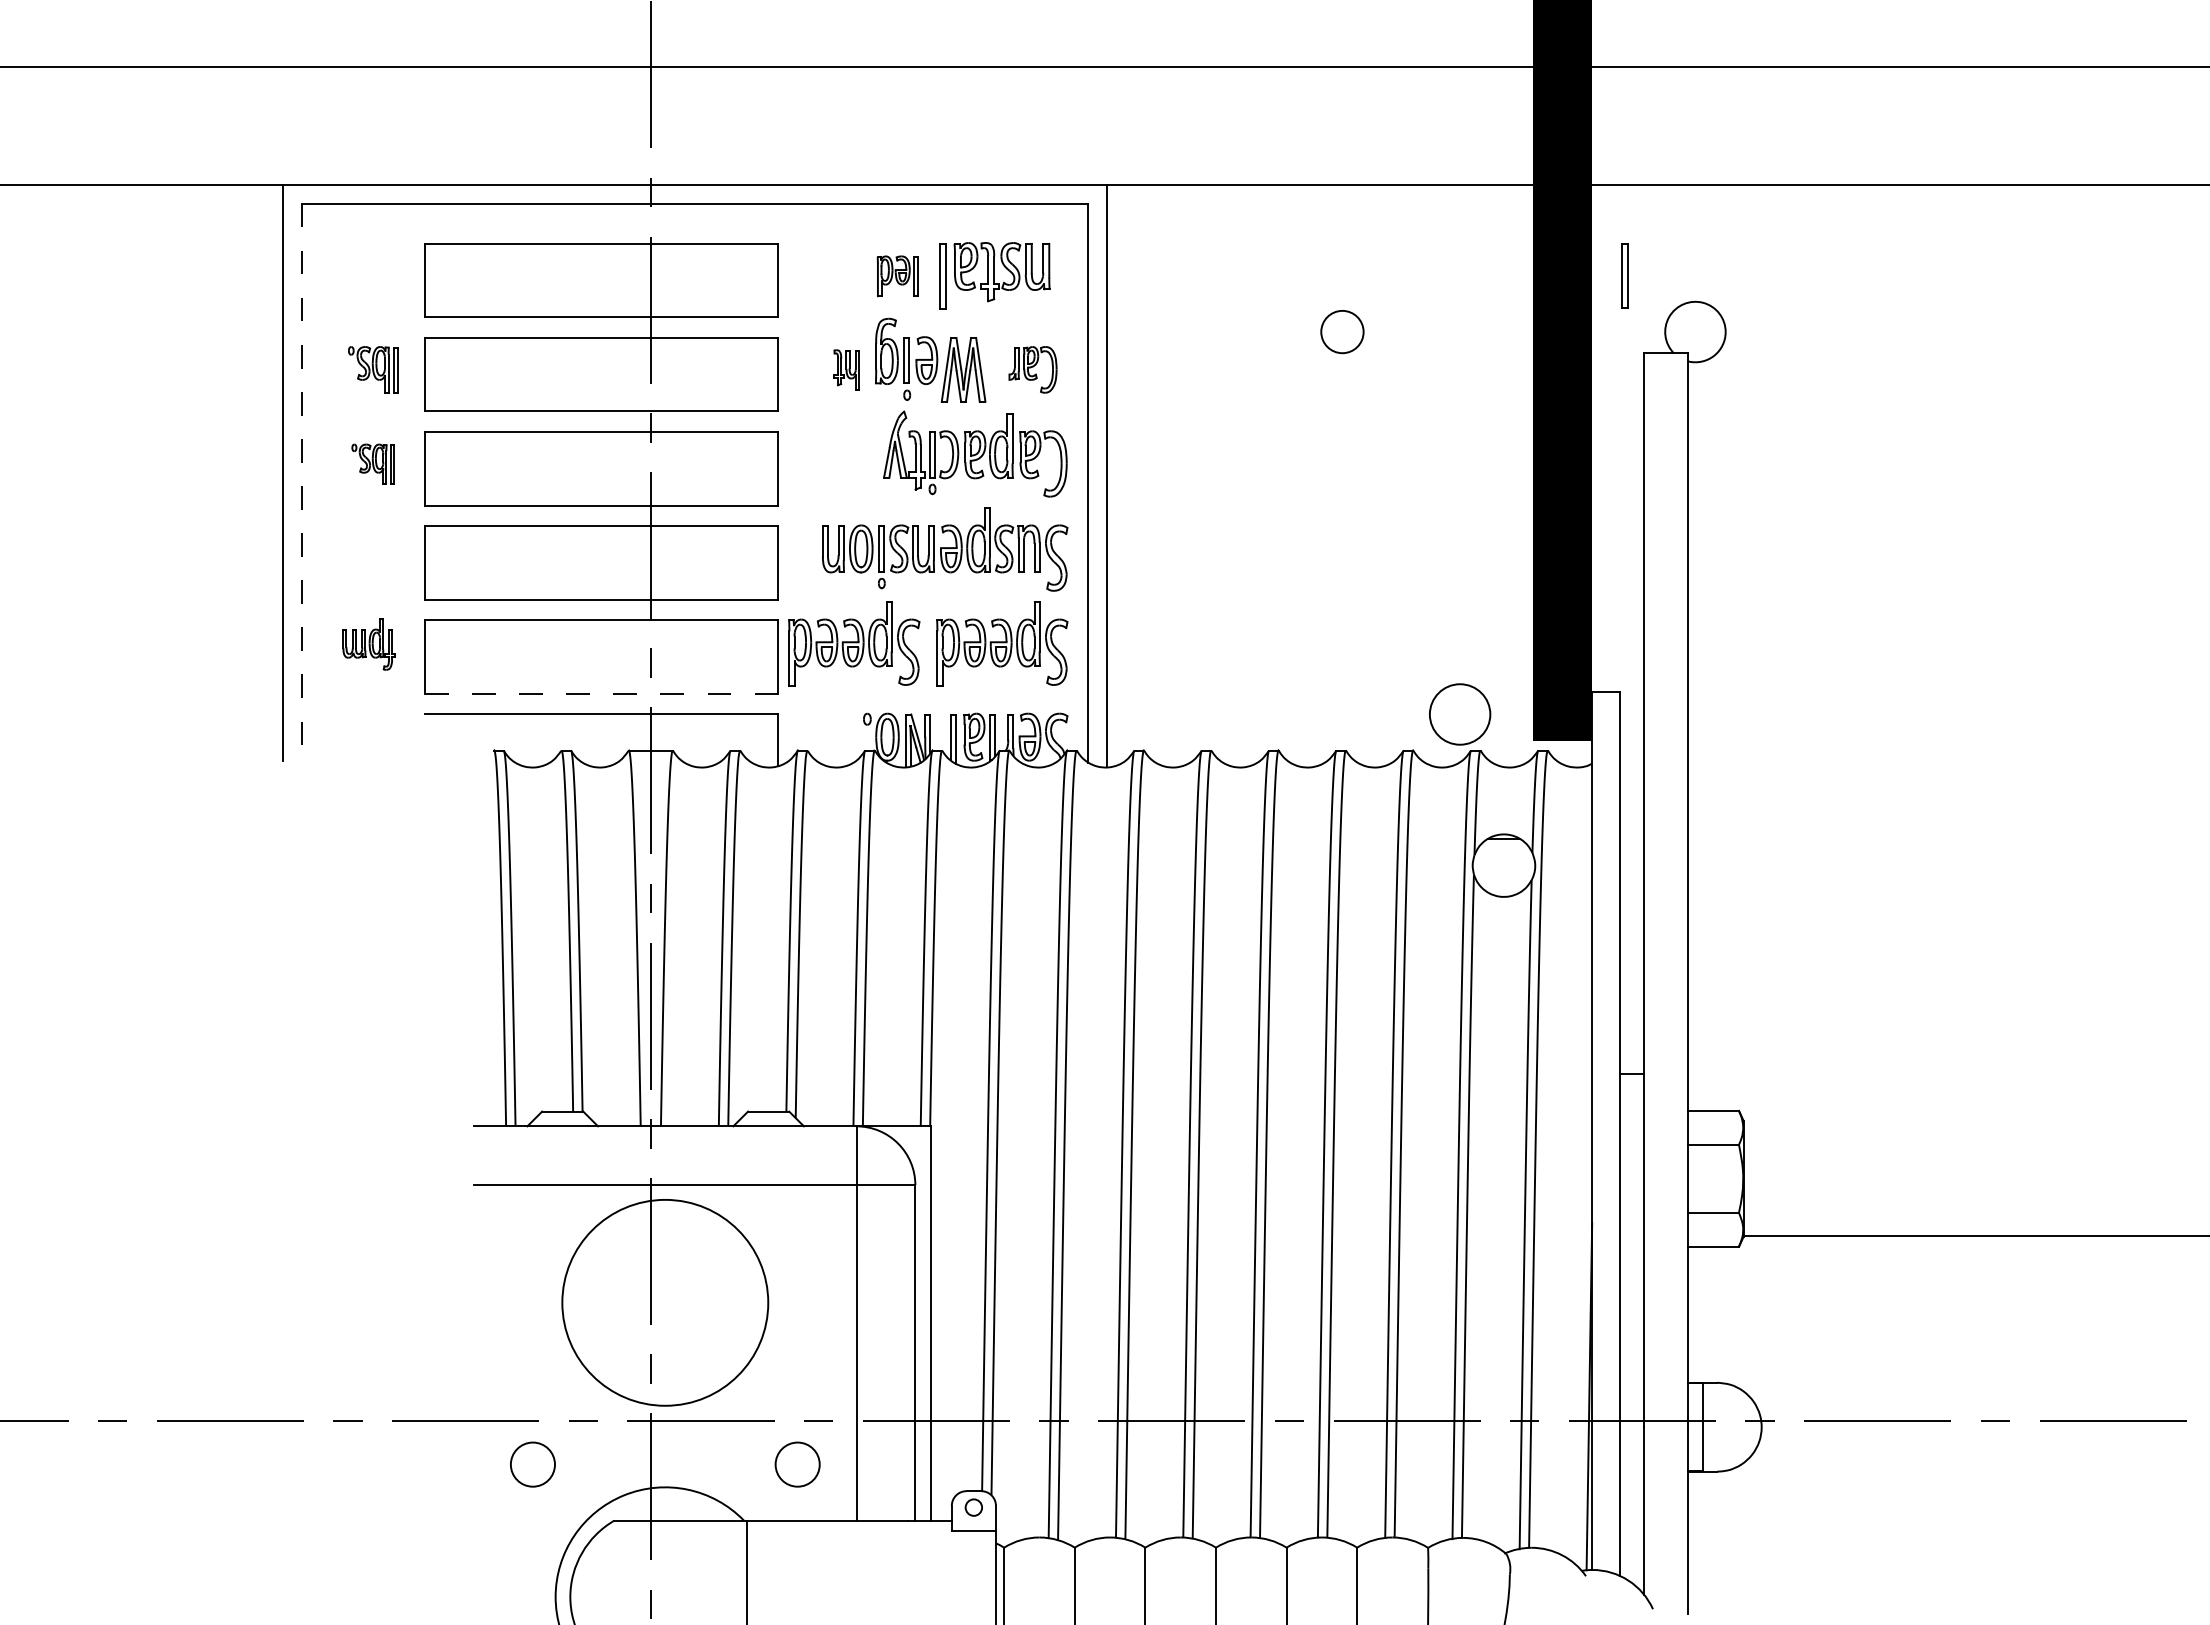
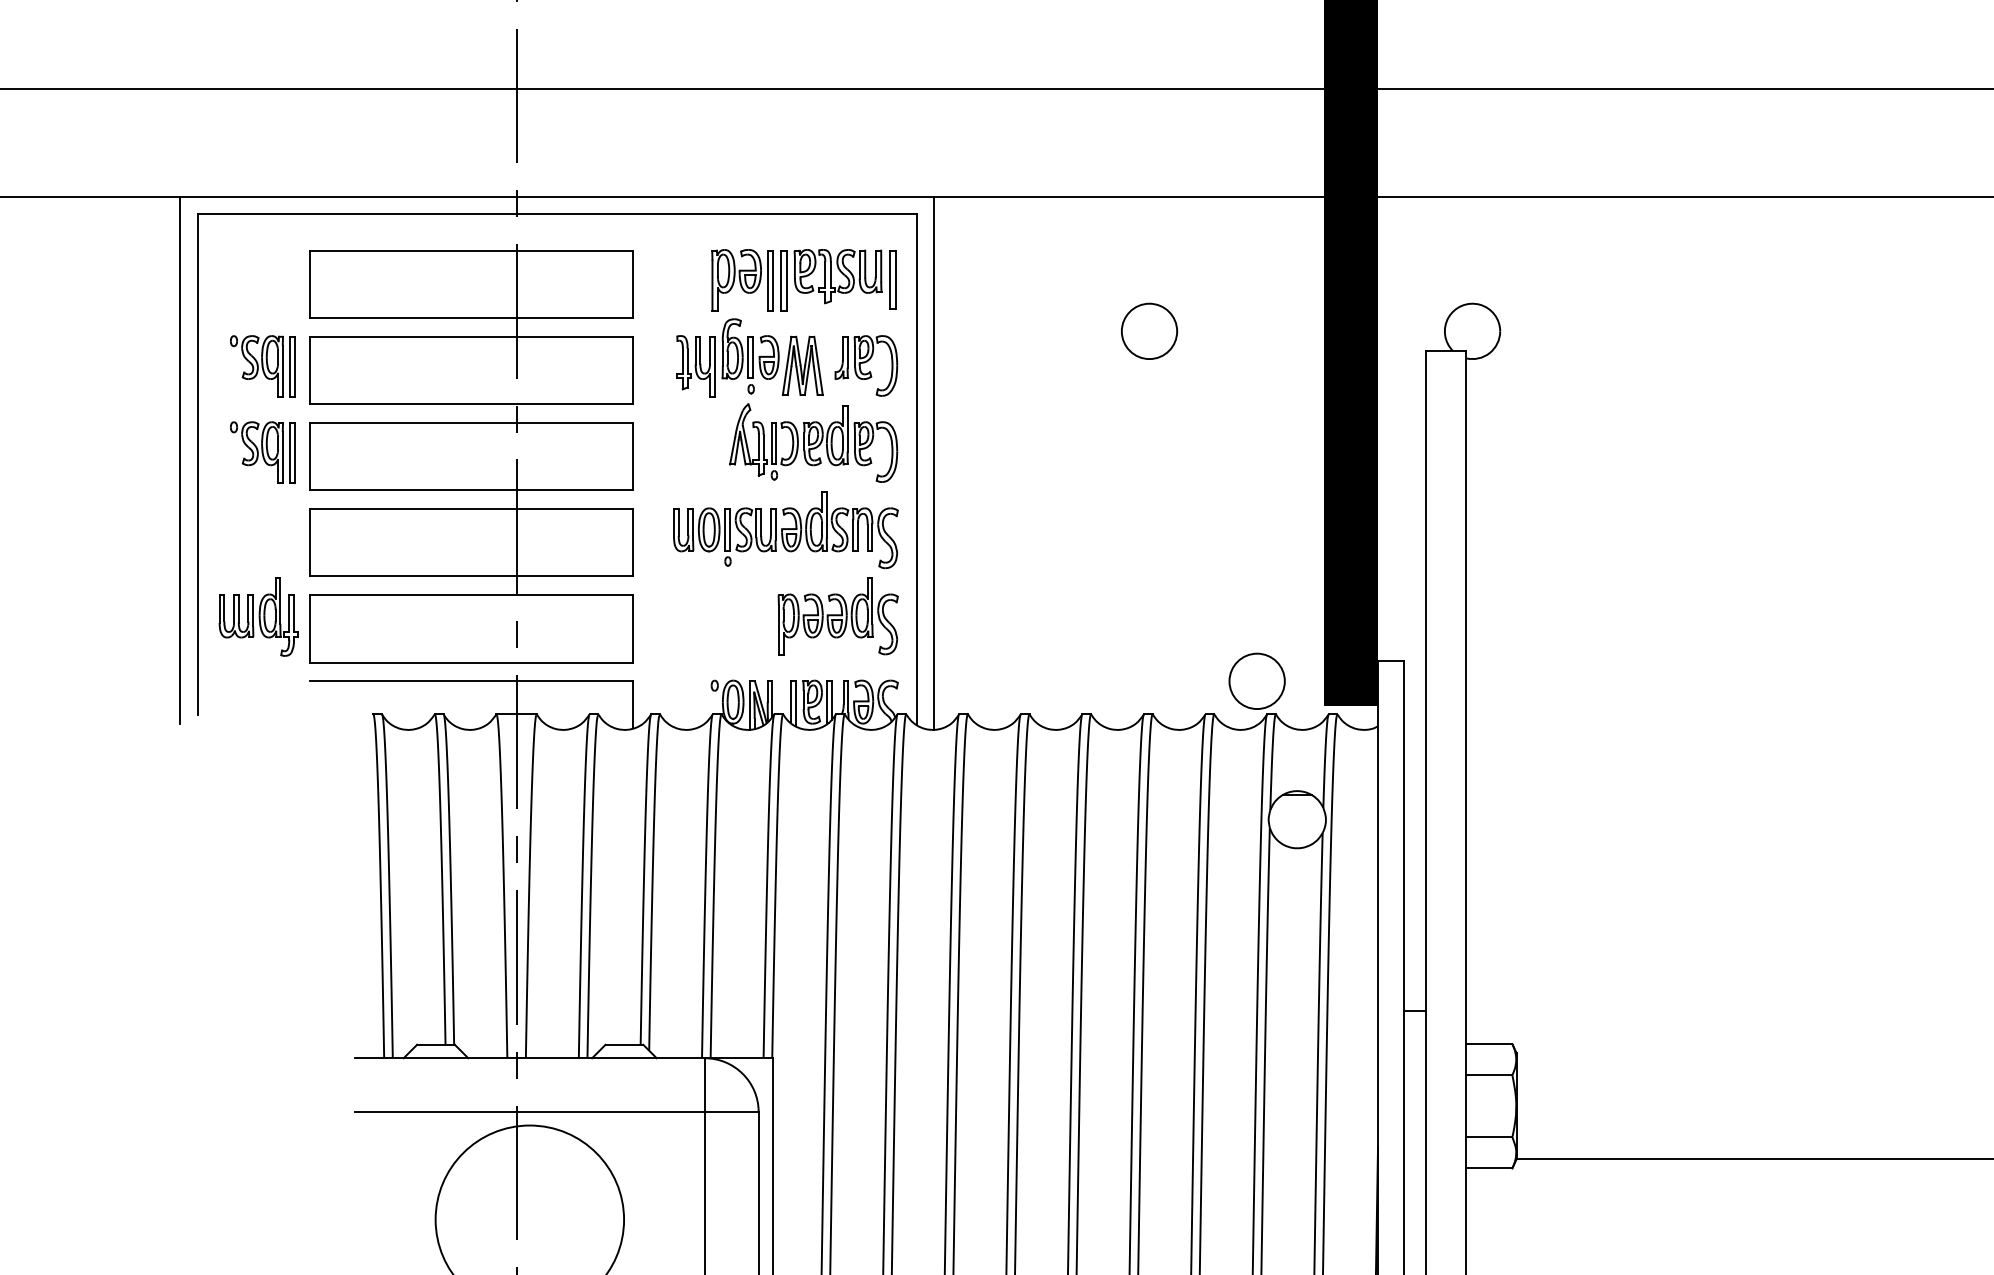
part: (1624, 275) -> (892, 279), moved
part: (897, 276) -> (742, 280), size x1.67
circle: (1342, 331) -> (1149, 330), size x1.43
part: (372, 369) -> (261, 365), size x1.43
part: (846, 369) -> (695, 365), size x1.67
part: (1032, 369) -> (865, 365), size x1.43
part: (372, 464) -> (261, 452), size x1.67
line: (302, 477) -> (197, 464), dashed -> solid
part: (854, 643) -> (702, 616), removed
part: (368, 644) -> (258, 617), size x1.67
line: (601, 693) -> (471, 662), dashed -> solid

